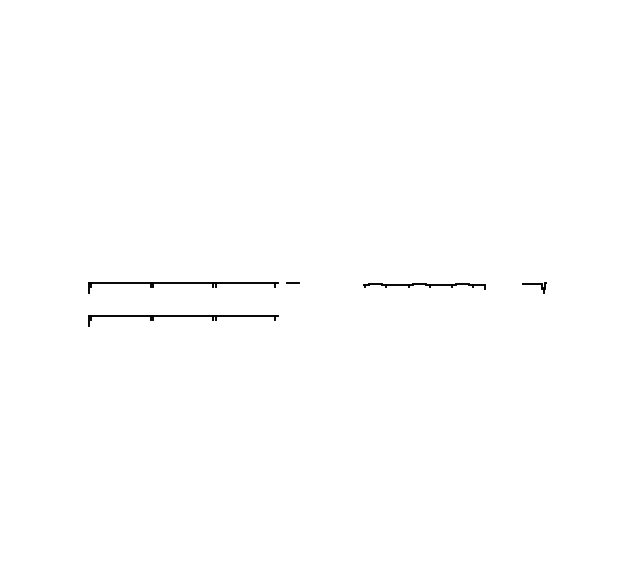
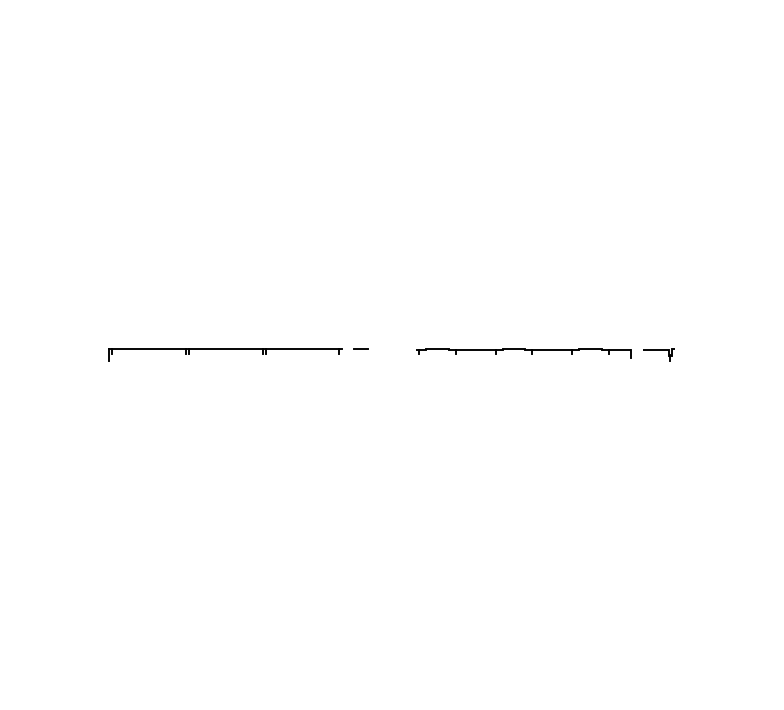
part: (424, 286) -> (523, 353), size x1.43
part: (183, 320) -> (226, 395), removed

